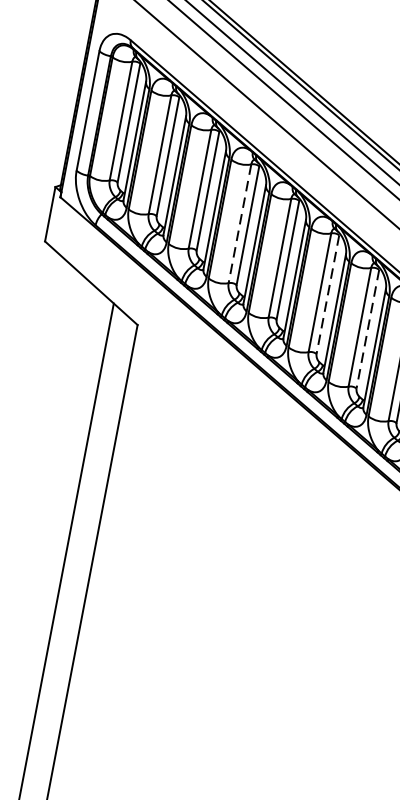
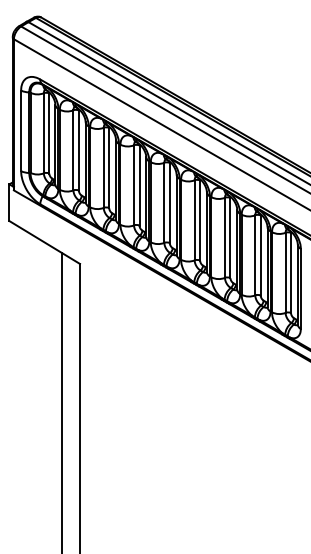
line: (240, 224) -> (134, 185), dashed -> solid
line: (328, 296) -> (200, 221), dashed -> solid
line: (367, 329) -> (230, 238), dashed -> solid

